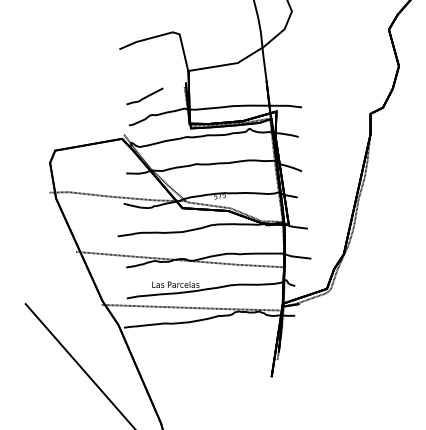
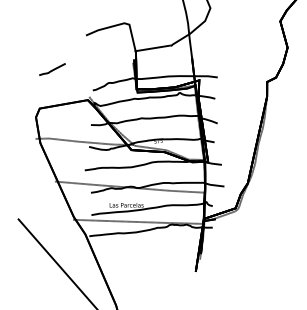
curve: (145, 96) -> (52, 69), moved

